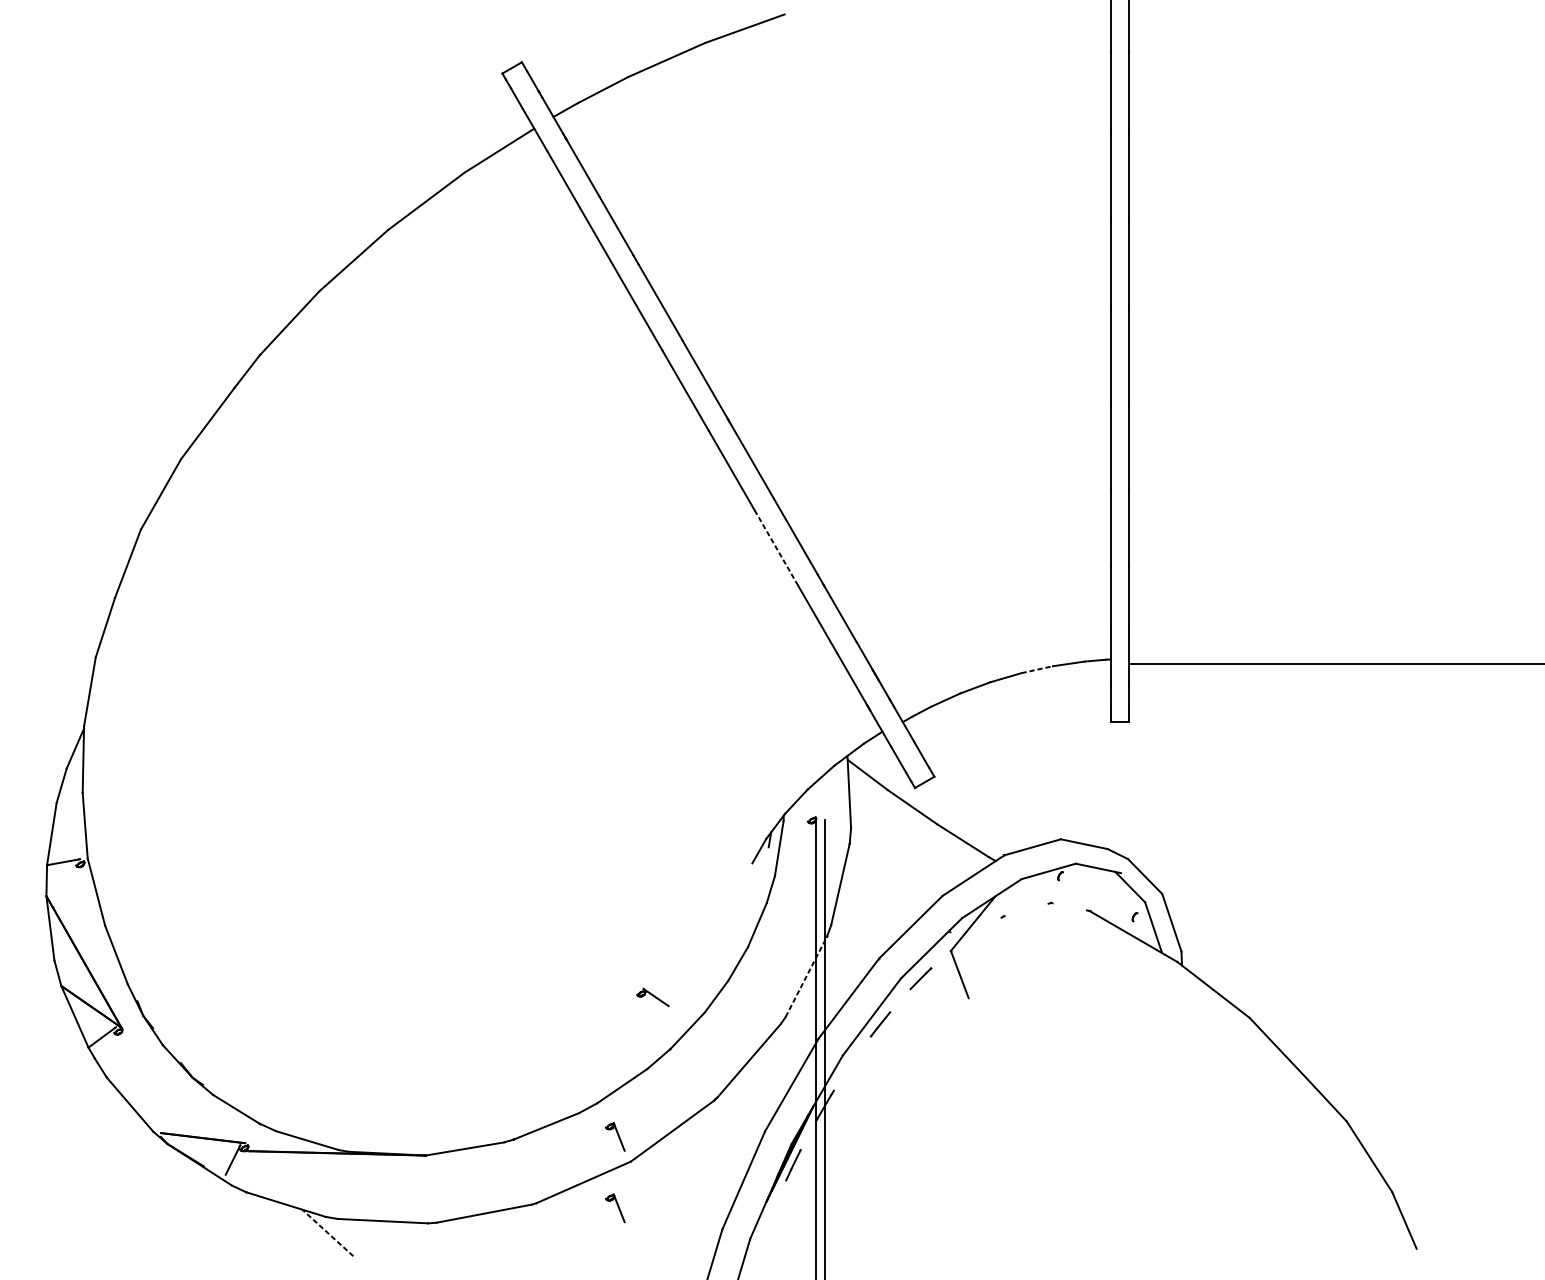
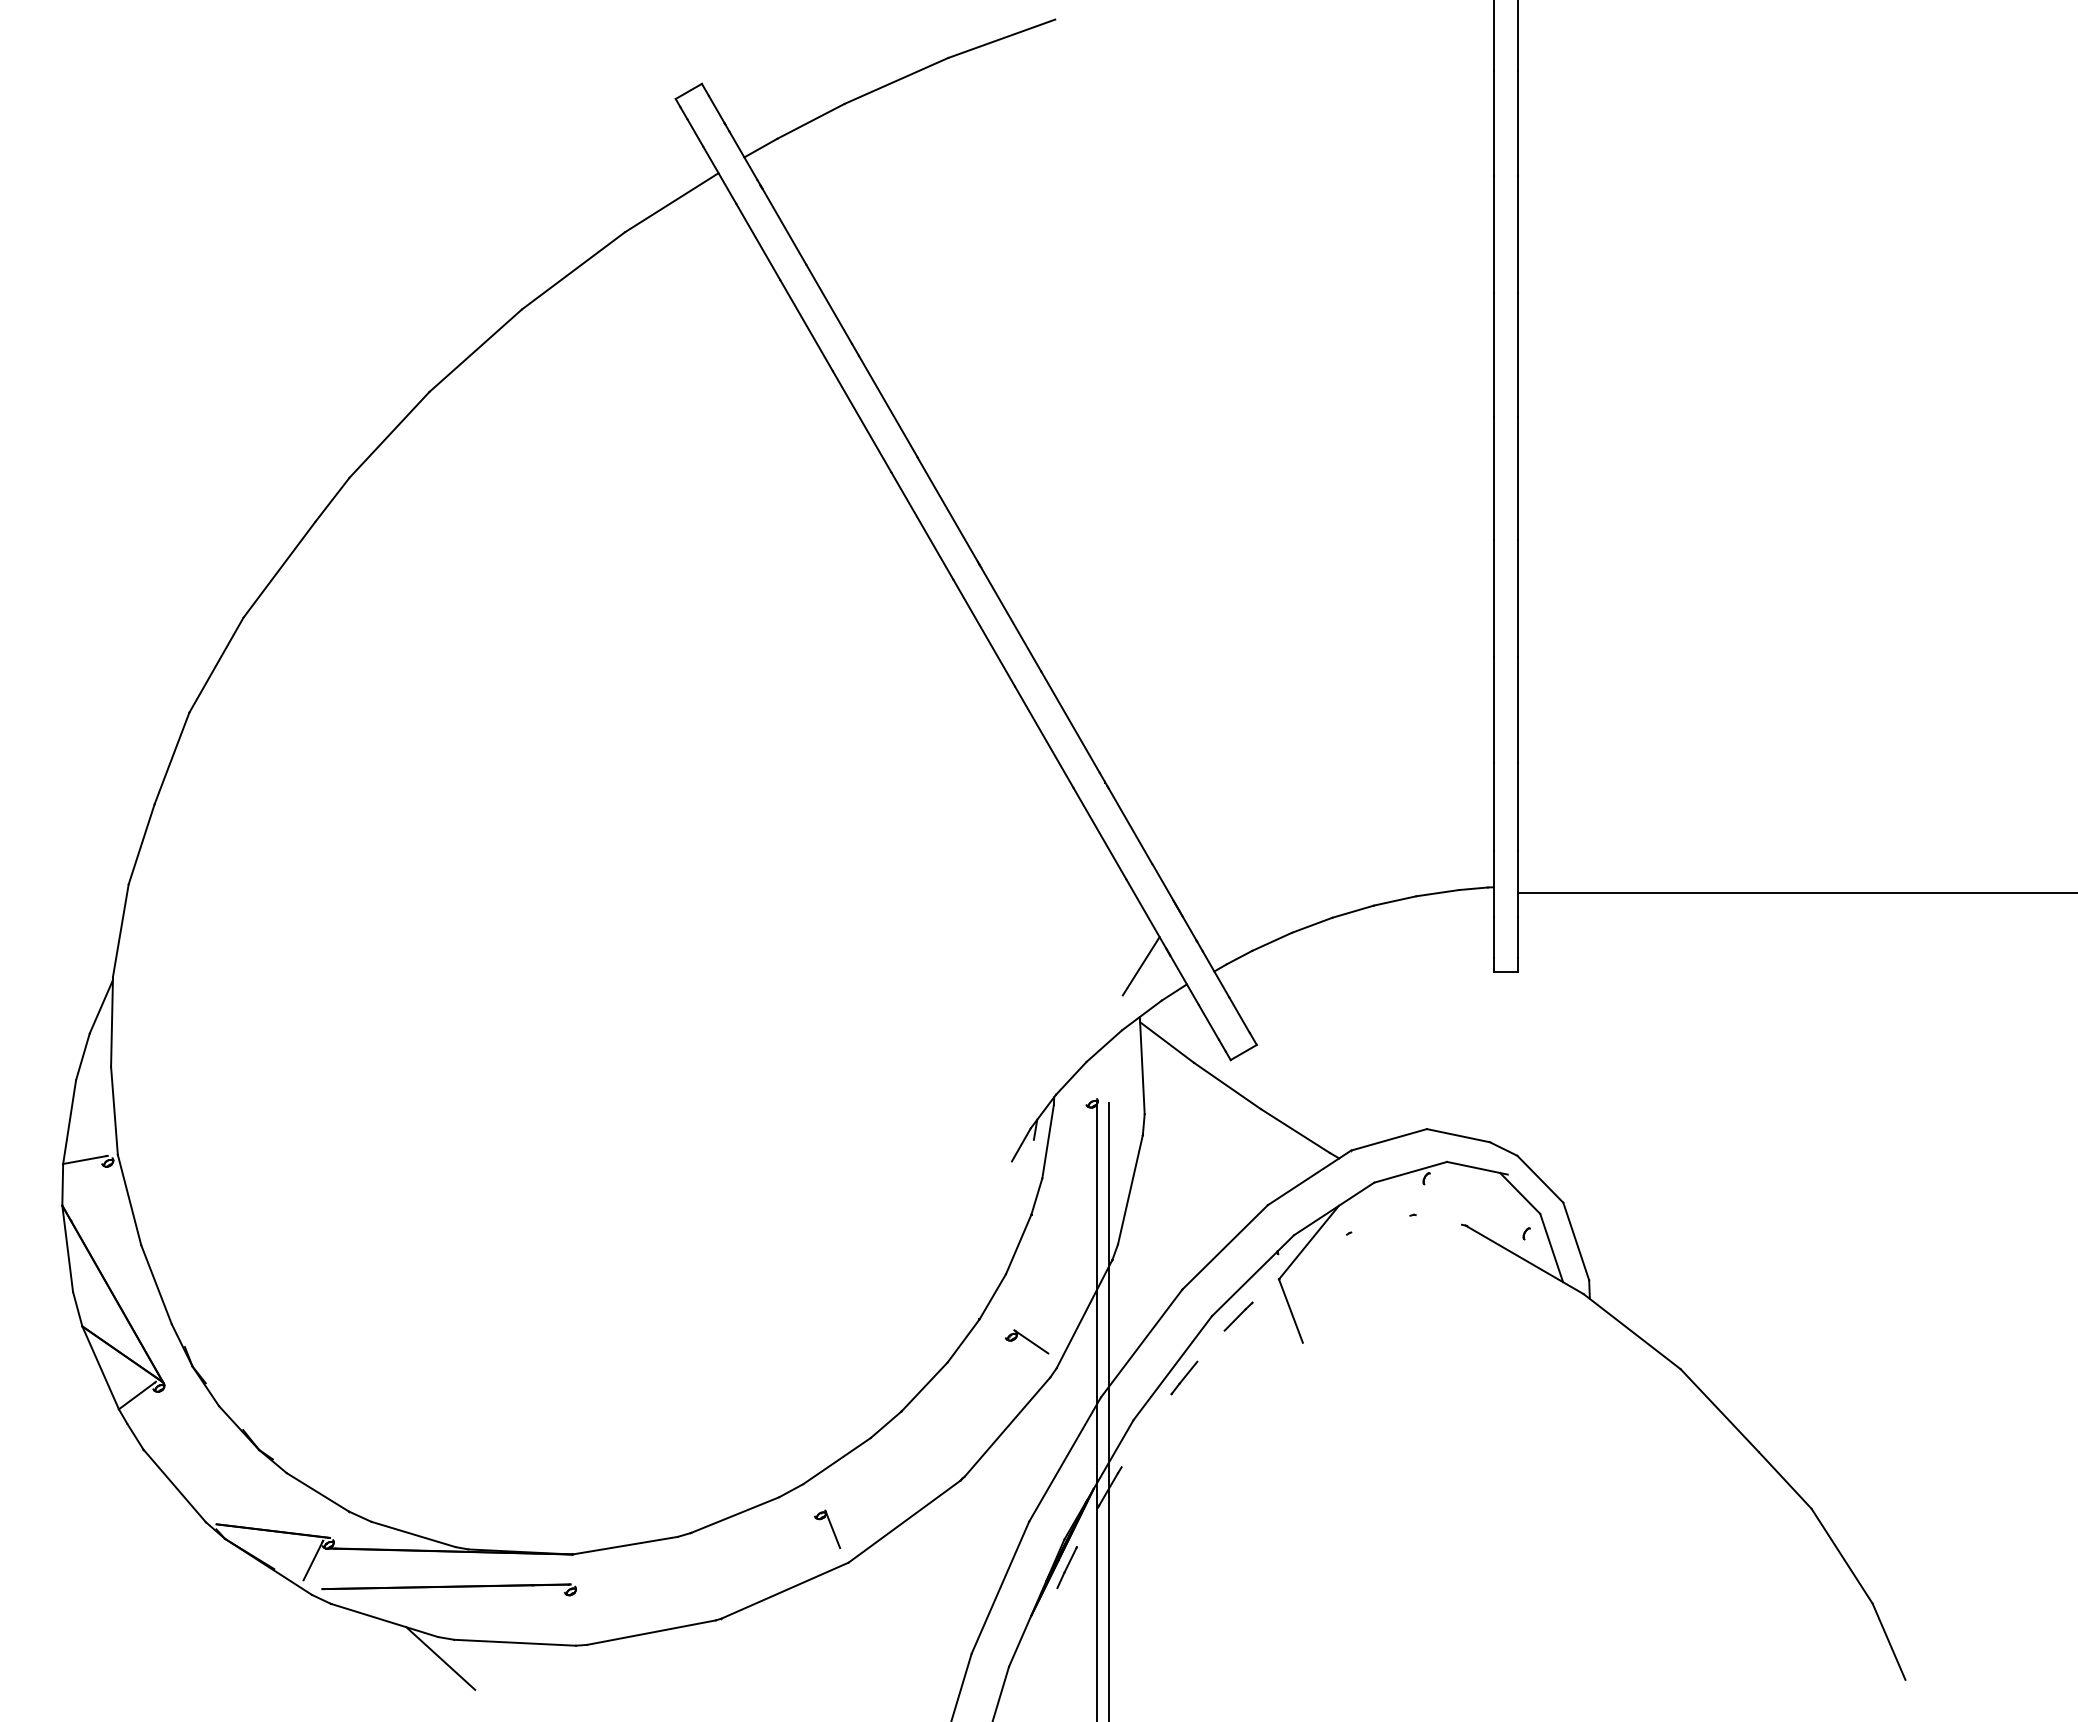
line: (776, 548) -> (1044, 737), dashed -> solid
line: (1037, 669) -> (1395, 900), dashed -> solid
line: (847, 718) -> (1140, 966), added
line: (806, 976) -> (1084, 1313), dashed -> solid
part: (652, 997) -> (1026, 1341), moved
part: (333, 1181) -> (448, 1589), added
part: (615, 1208) -> (827, 1625), removed
line: (327, 1232) -> (440, 1658), dashed -> solid

